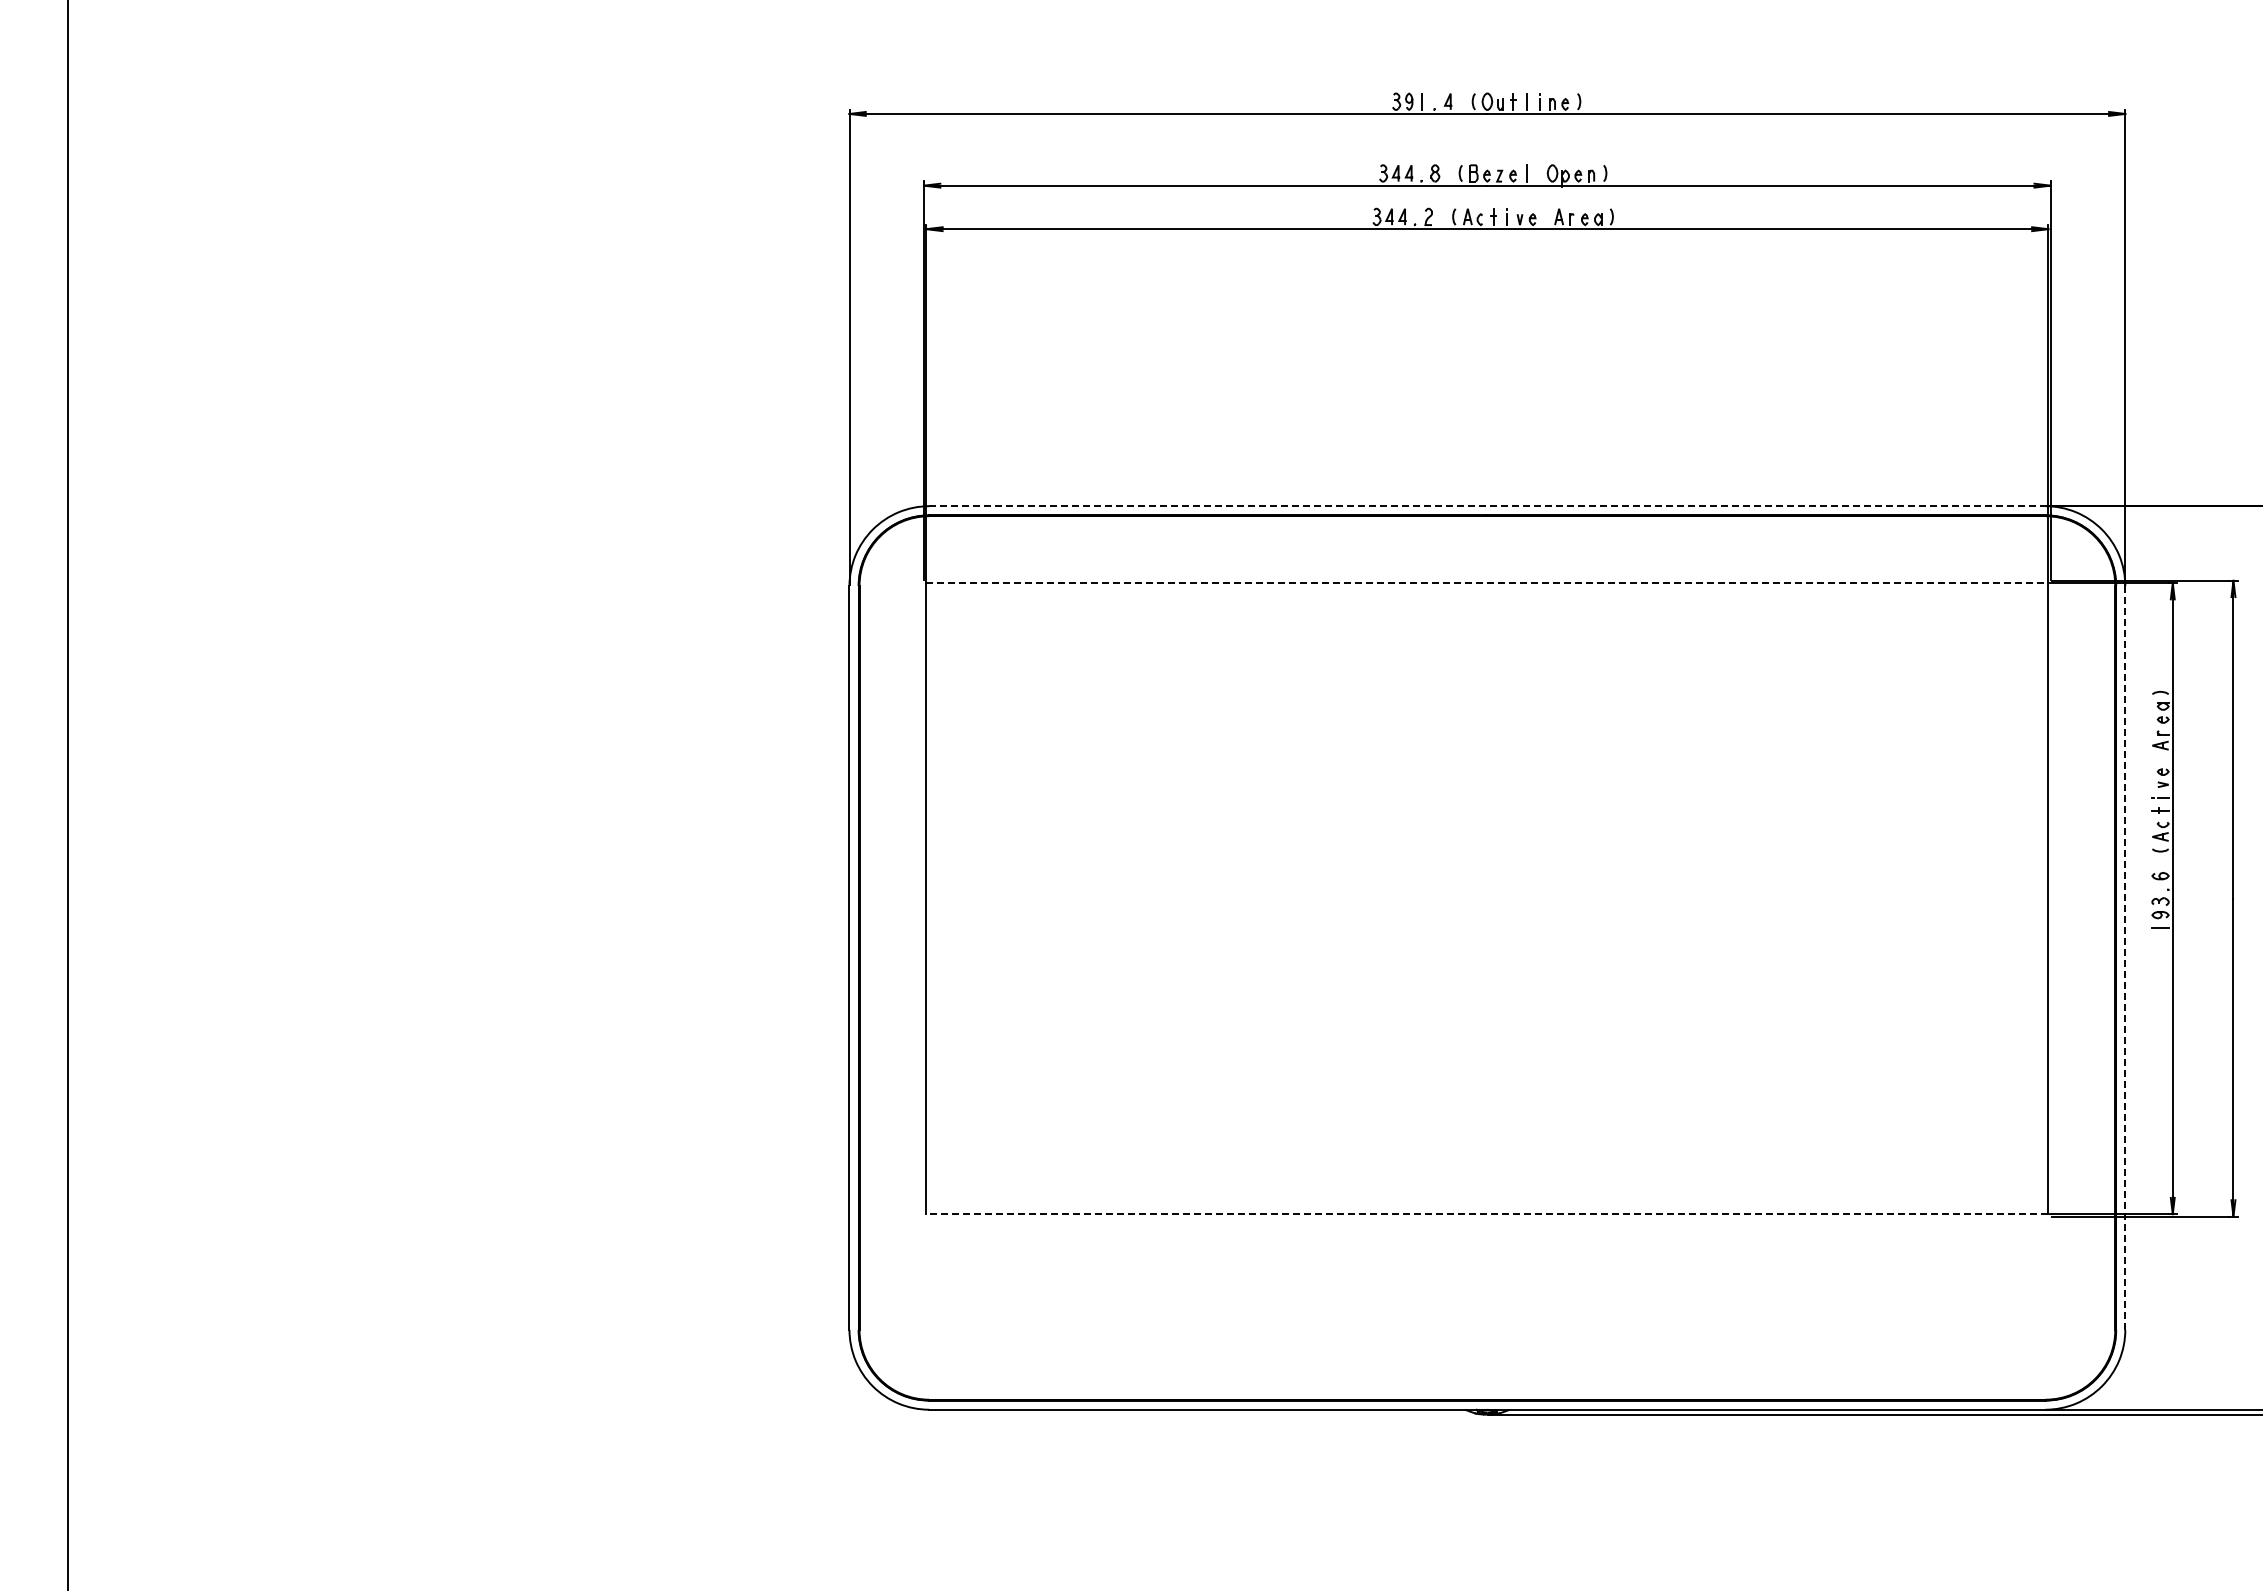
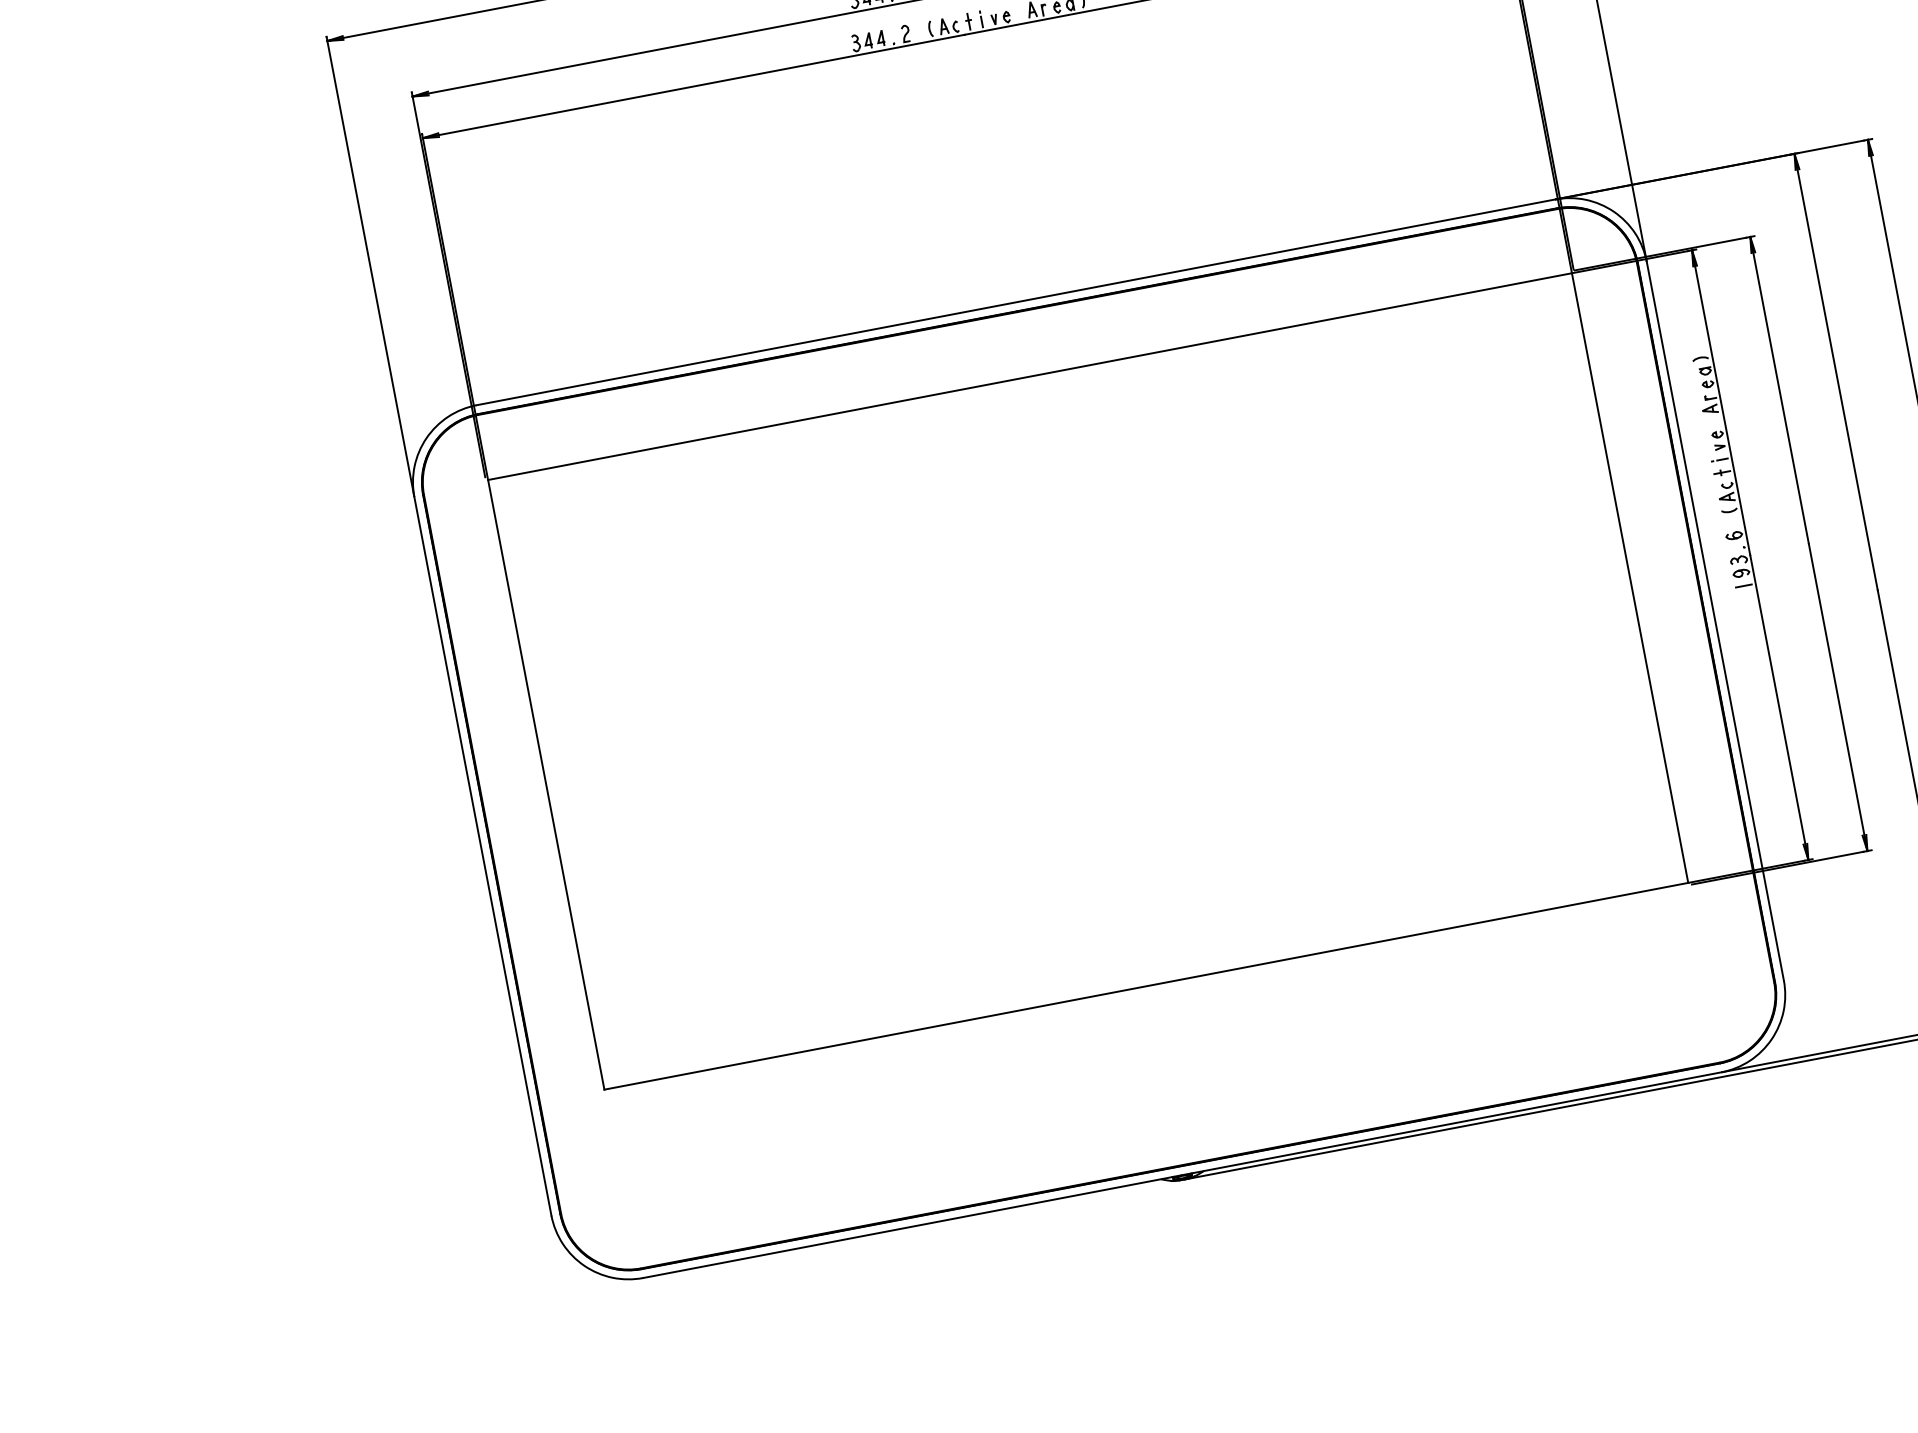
line: (1487, 506) -> (1016, 302), dashed -> solid
line: (1487, 583) -> (1030, 377), dashed -> solid
line: (2125, 957) -> (1715, 620), dashed -> solid
line: (1486, 1214) -> (1145, 986), dashed -> solid

